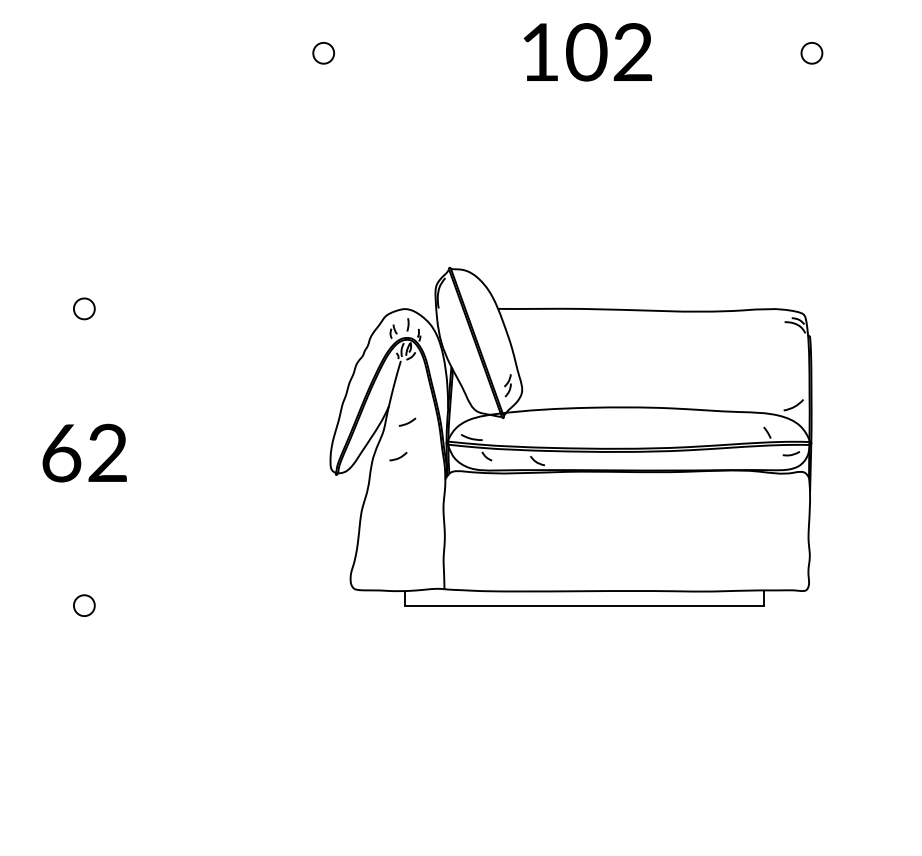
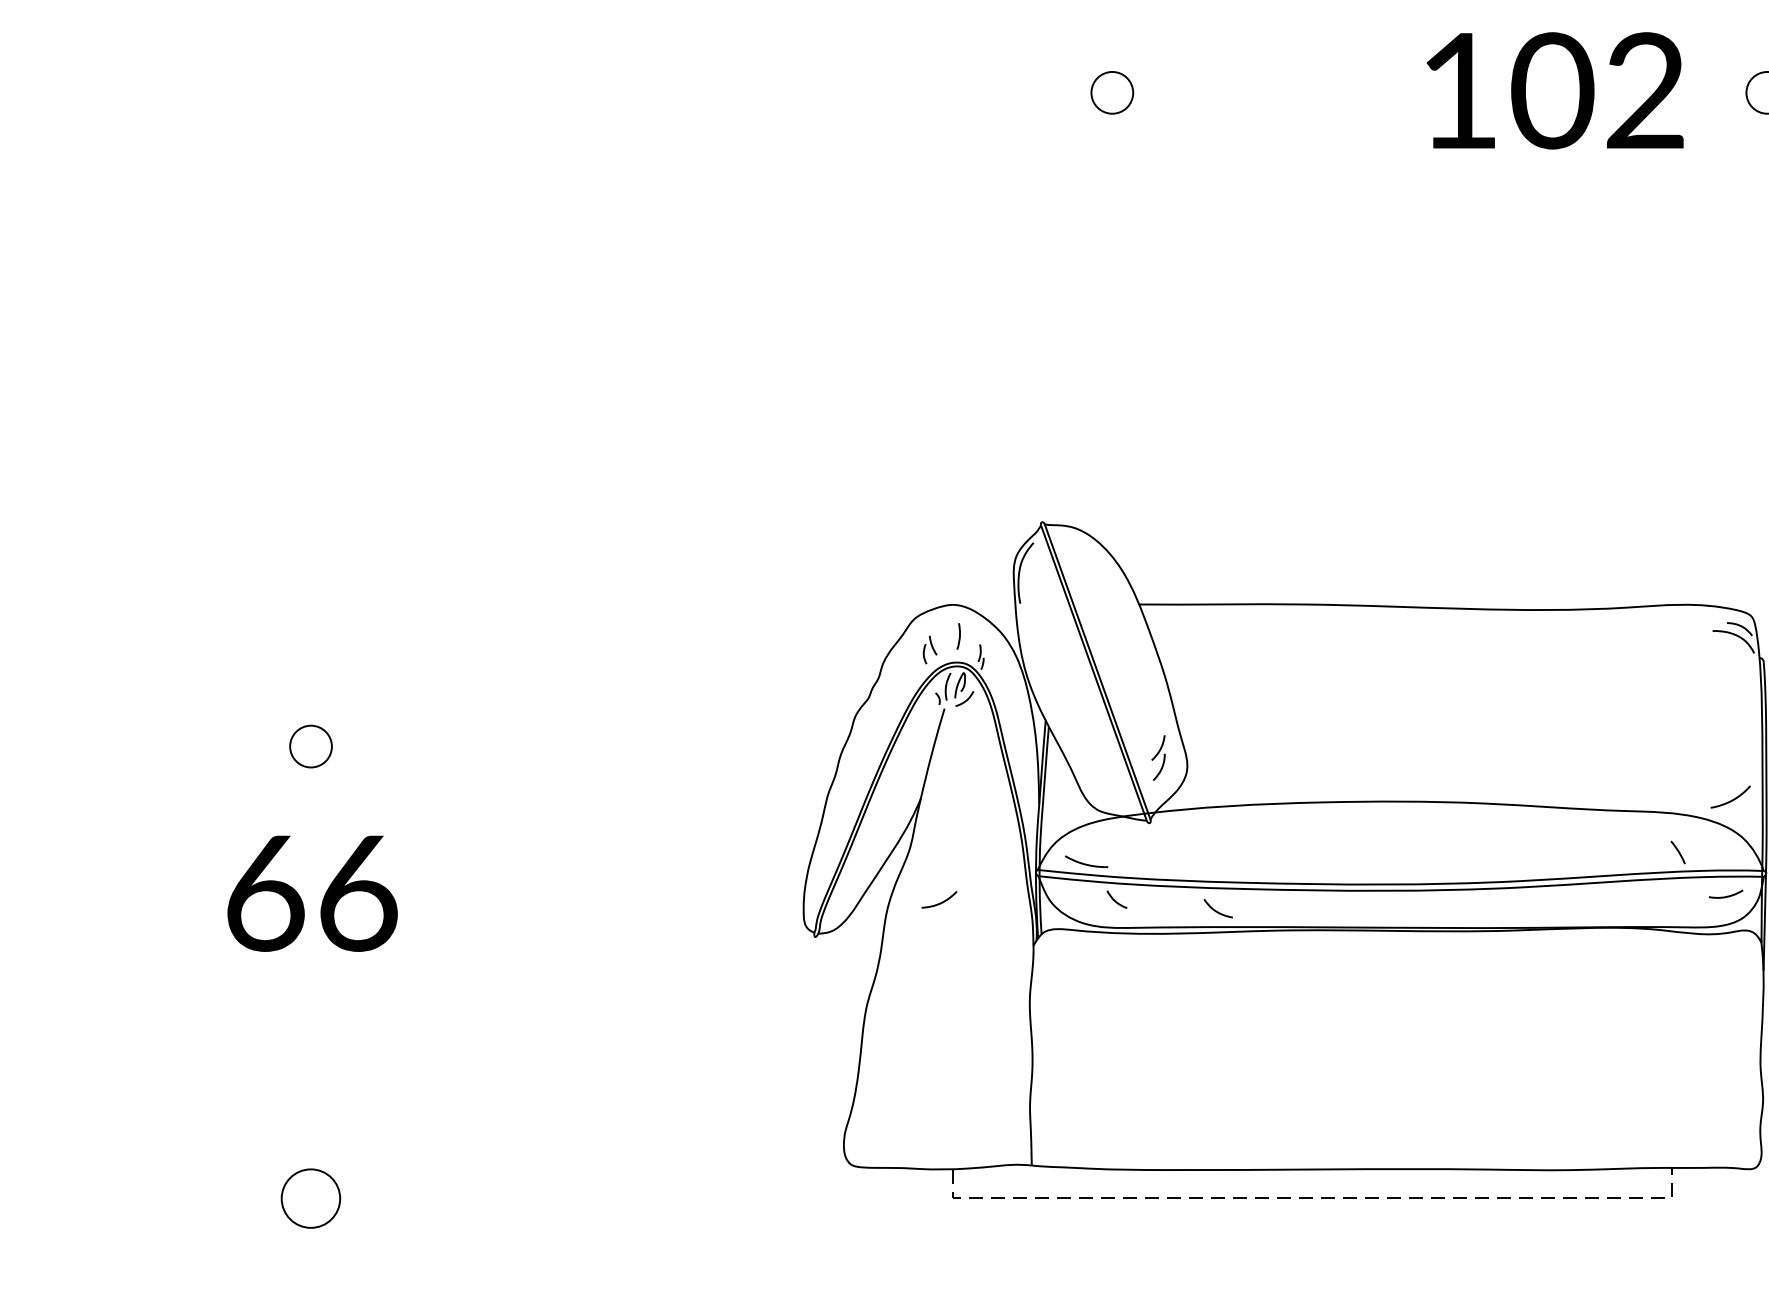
text: (587, 52) -> (1554, 91), moved
circle: (323, 53) -> (1111, 93), moved
circle: (84, 308) -> (311, 745), moved
curve: (407, 422) -> (957, 831), removed
text: (107, 452) -> (357, 891), 62 -> 66
circle: (84, 605) -> (311, 1198), size x1.4
line: (585, 605) -> (1314, 1198), solid -> dashed

